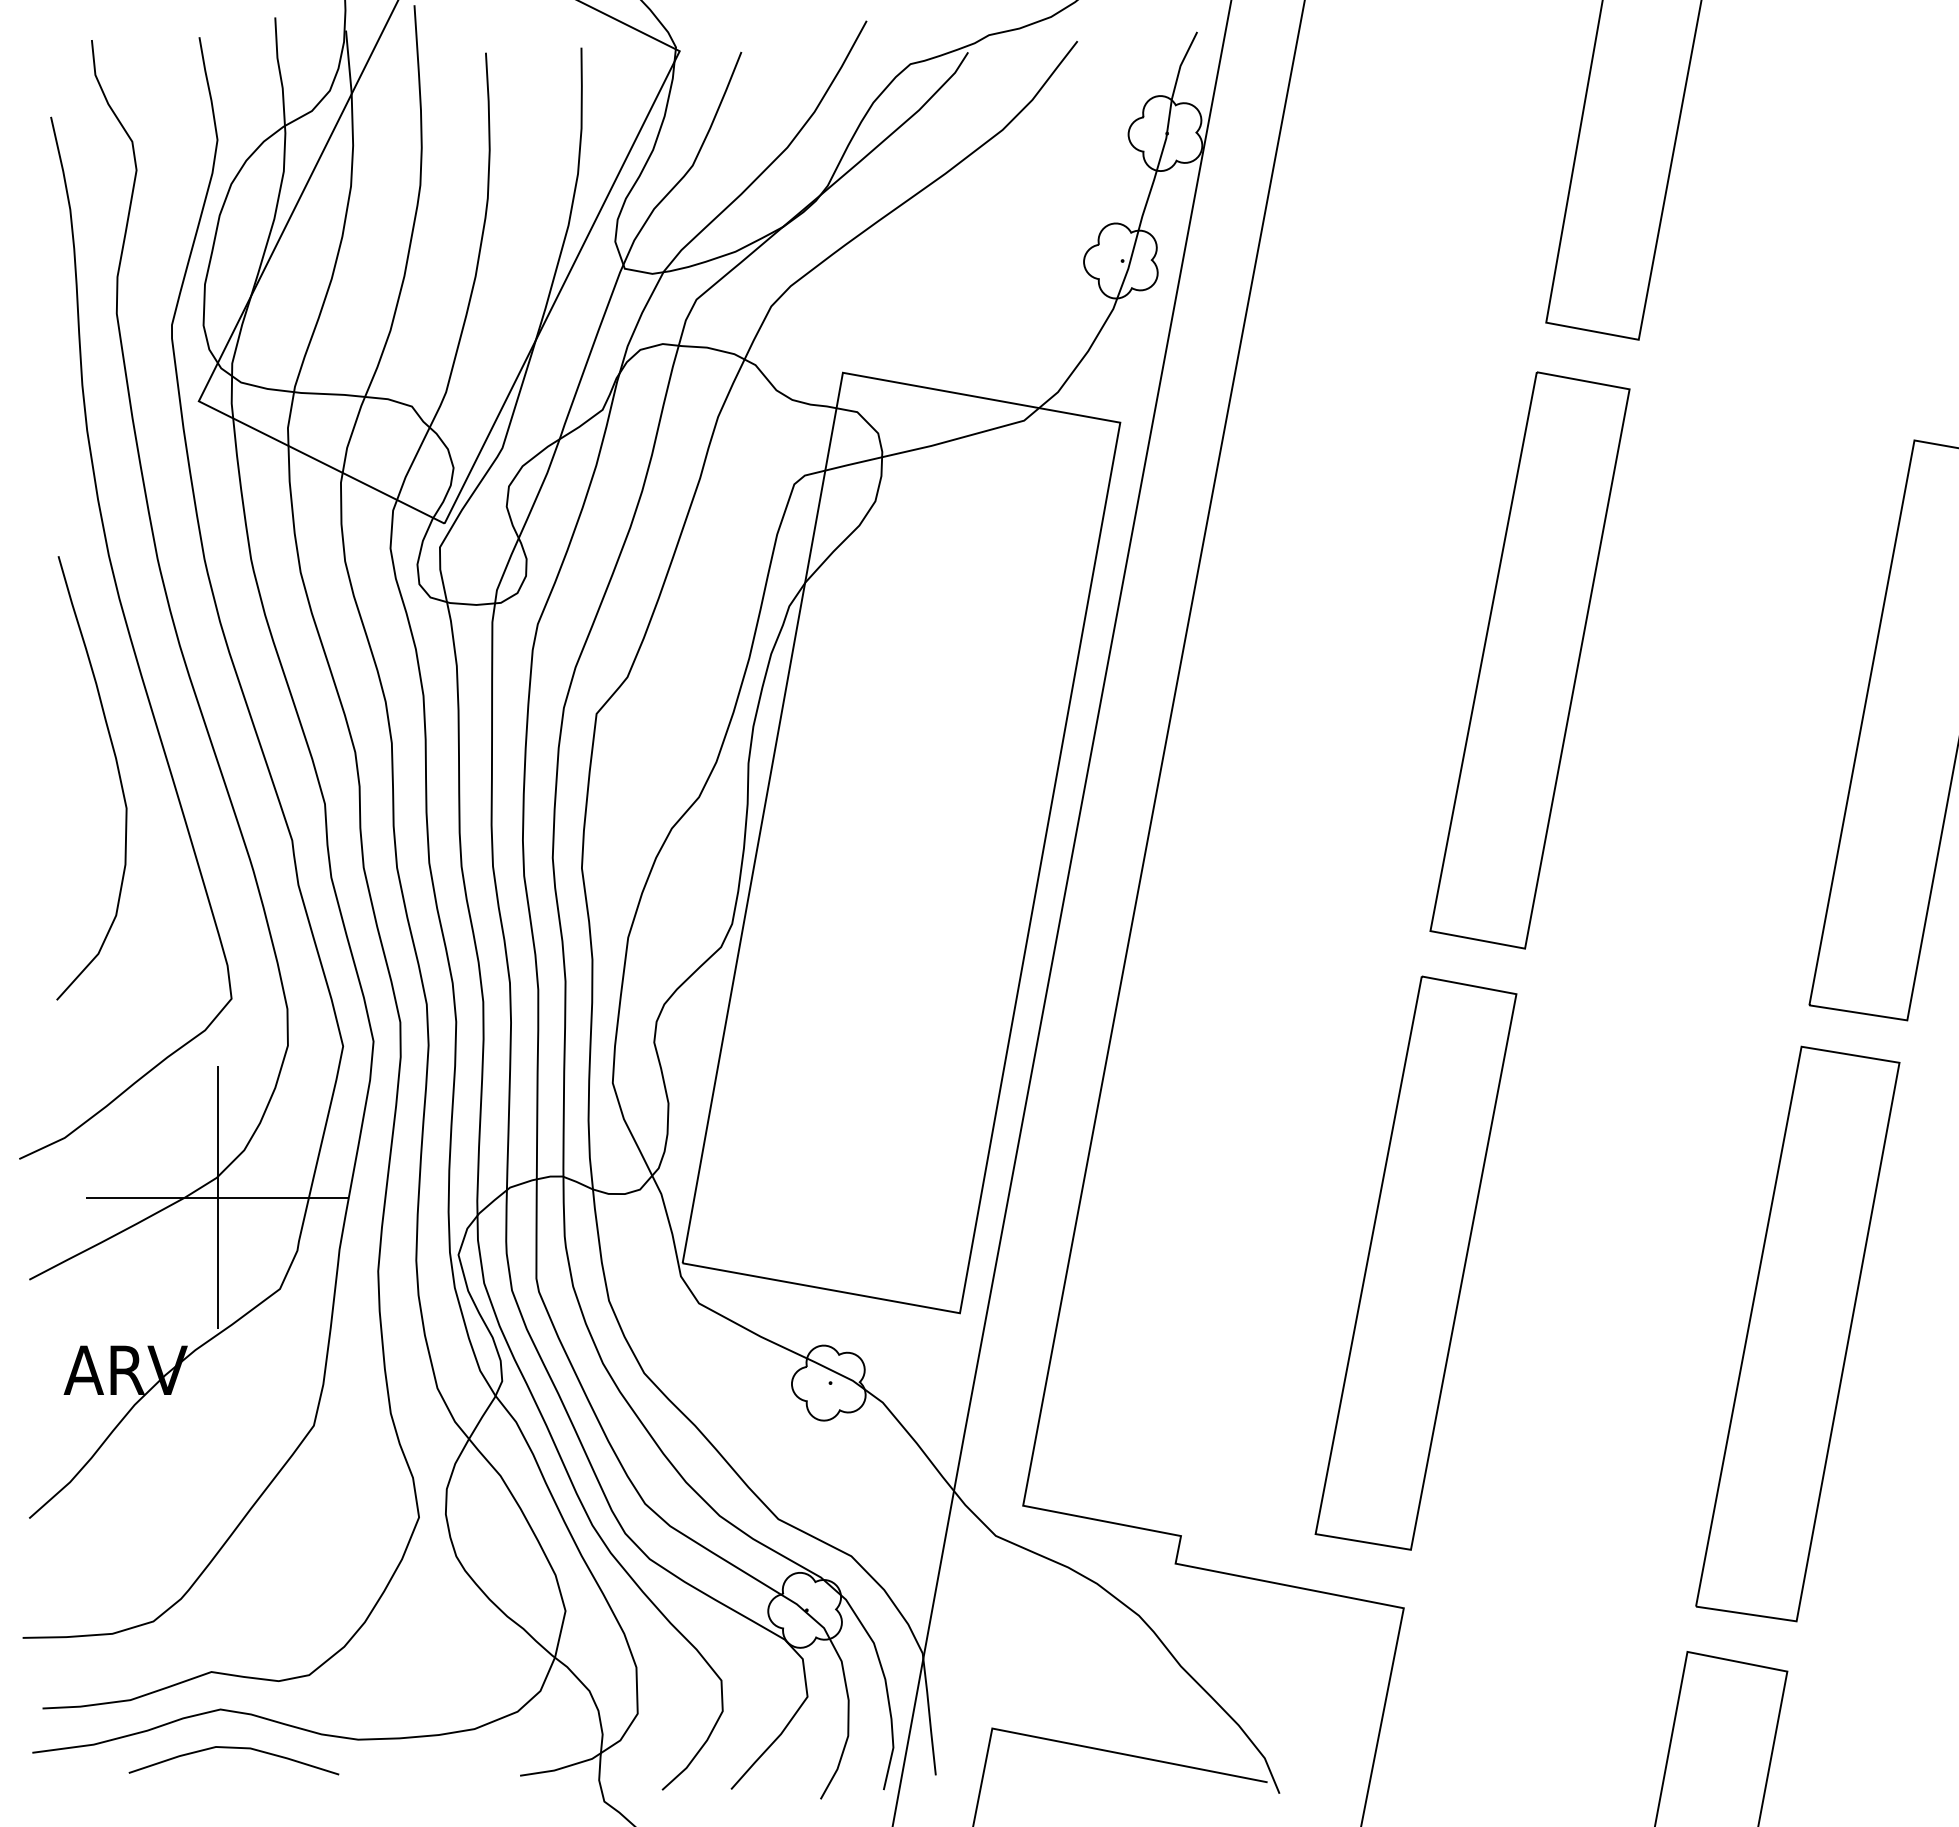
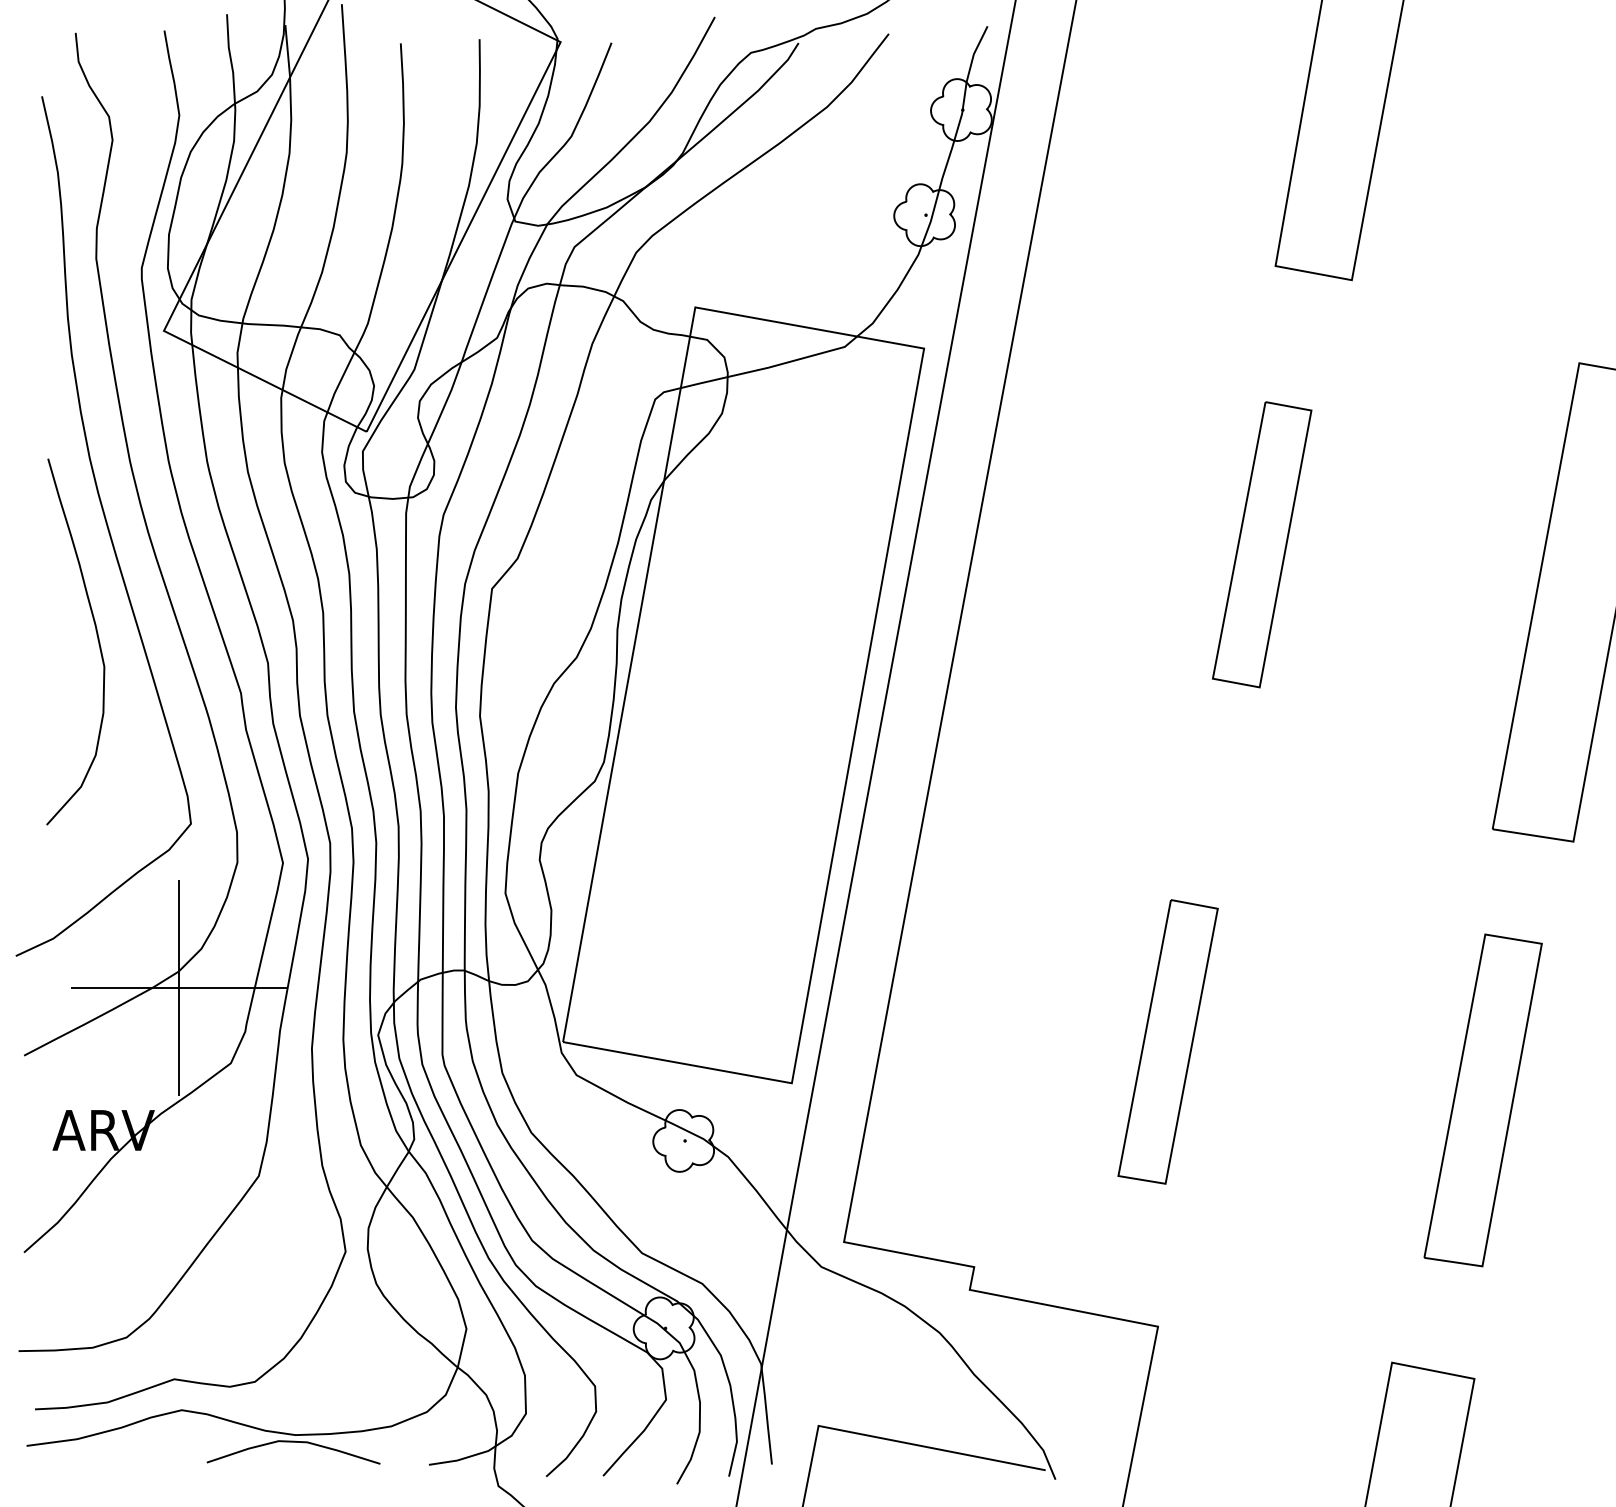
part: (1529, 660) -> (1261, 544), size x0.6
part: (1415, 1262) -> (1167, 1041), size x0.6
part: (1797, 1333) -> (1482, 1100), size x0.7
curve: (233, 1748) -> (293, 1442), moved

